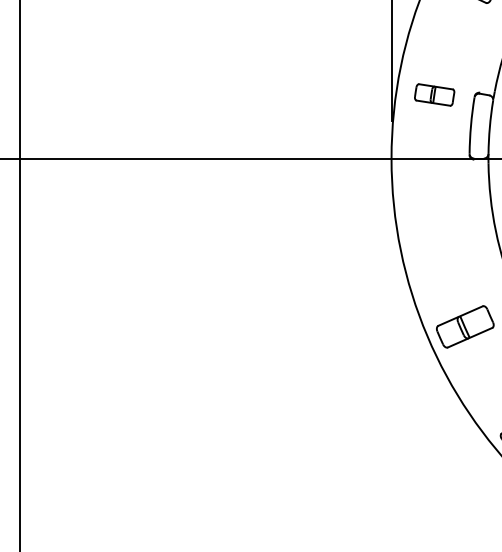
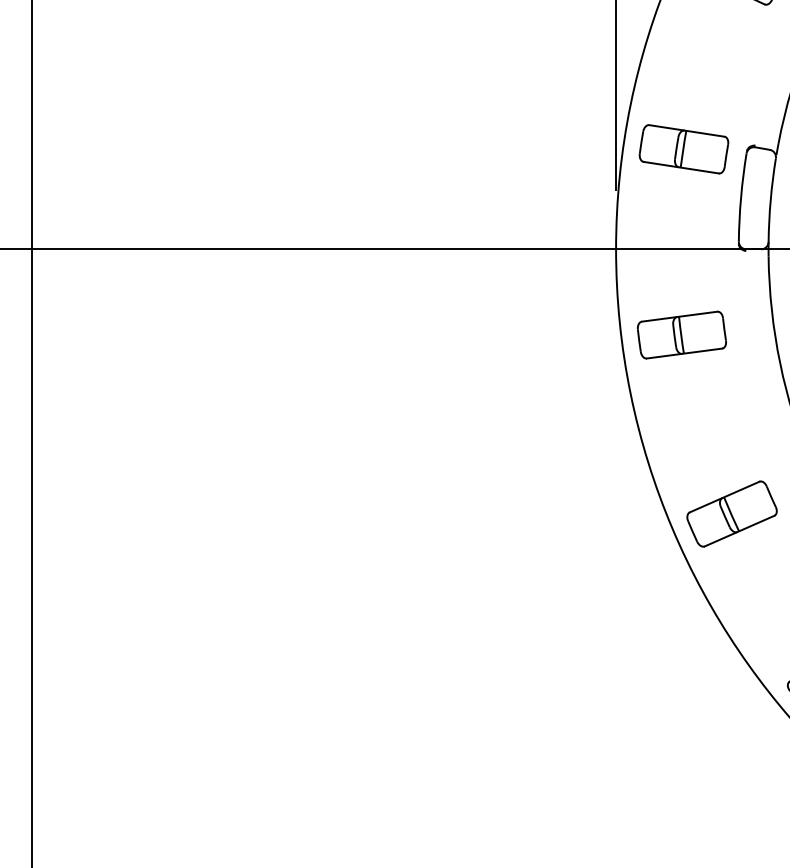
part: (434, 94) -> (683, 148), size x1.43
part: (433, 212) -> (682, 334), added

